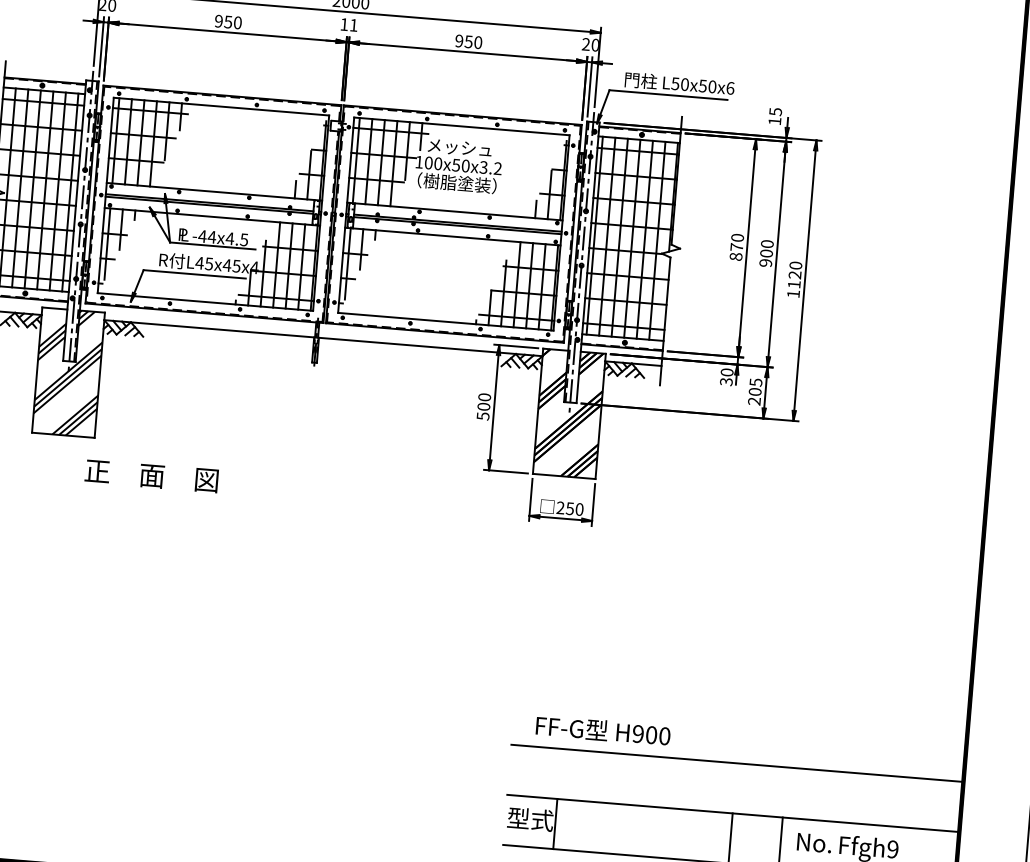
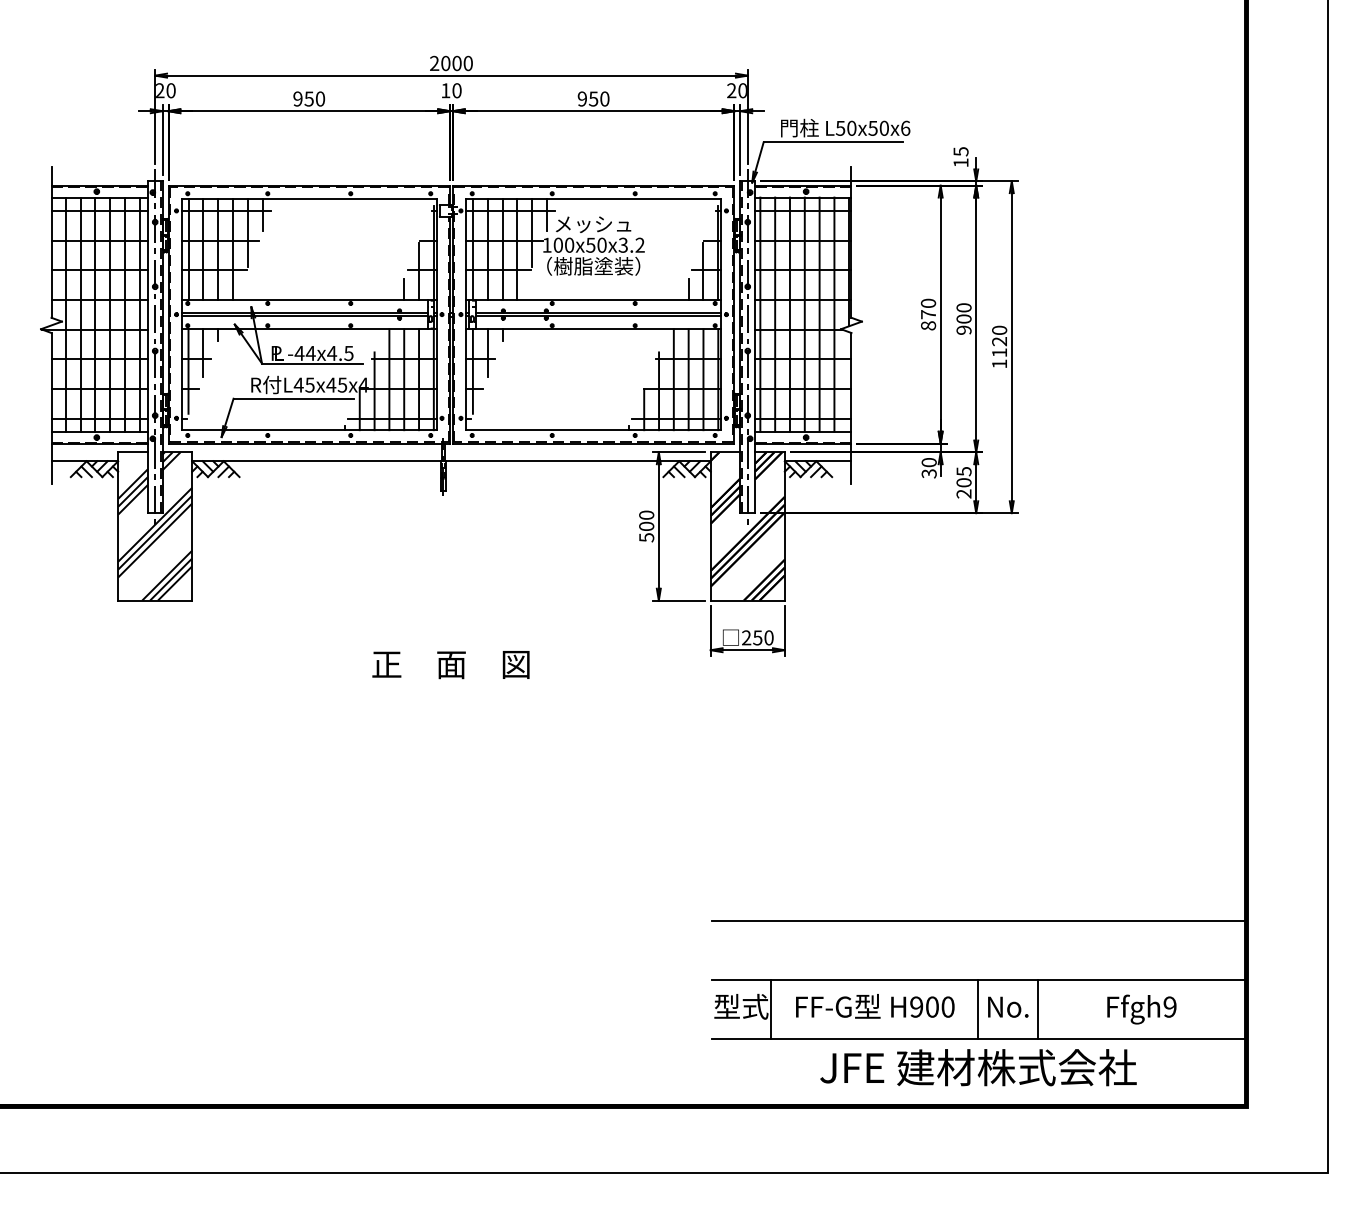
text: (353, 25) -> (456, 90), 11 -> 10
text: (151, 476) -> (450, 665), moved
text: (603, 730) -> (875, 1006), moved
text: (814, 842) -> (1008, 1006), moved

